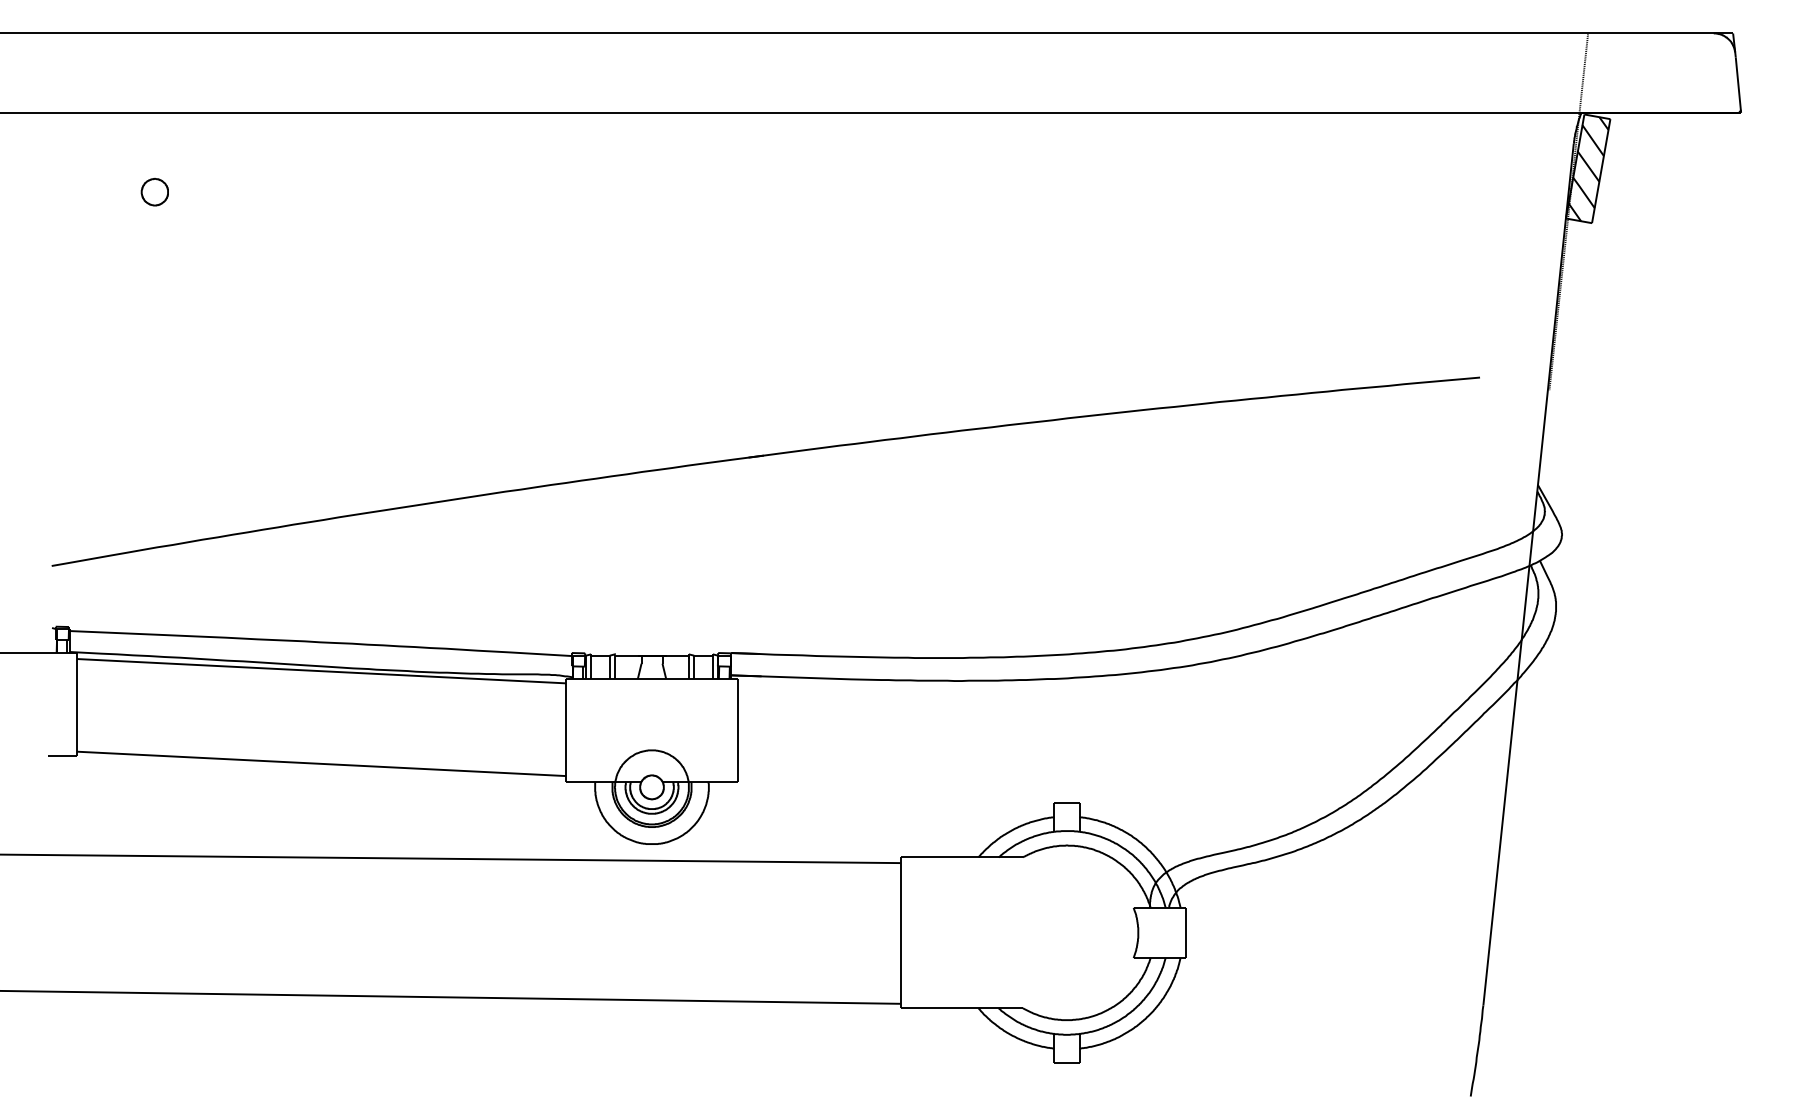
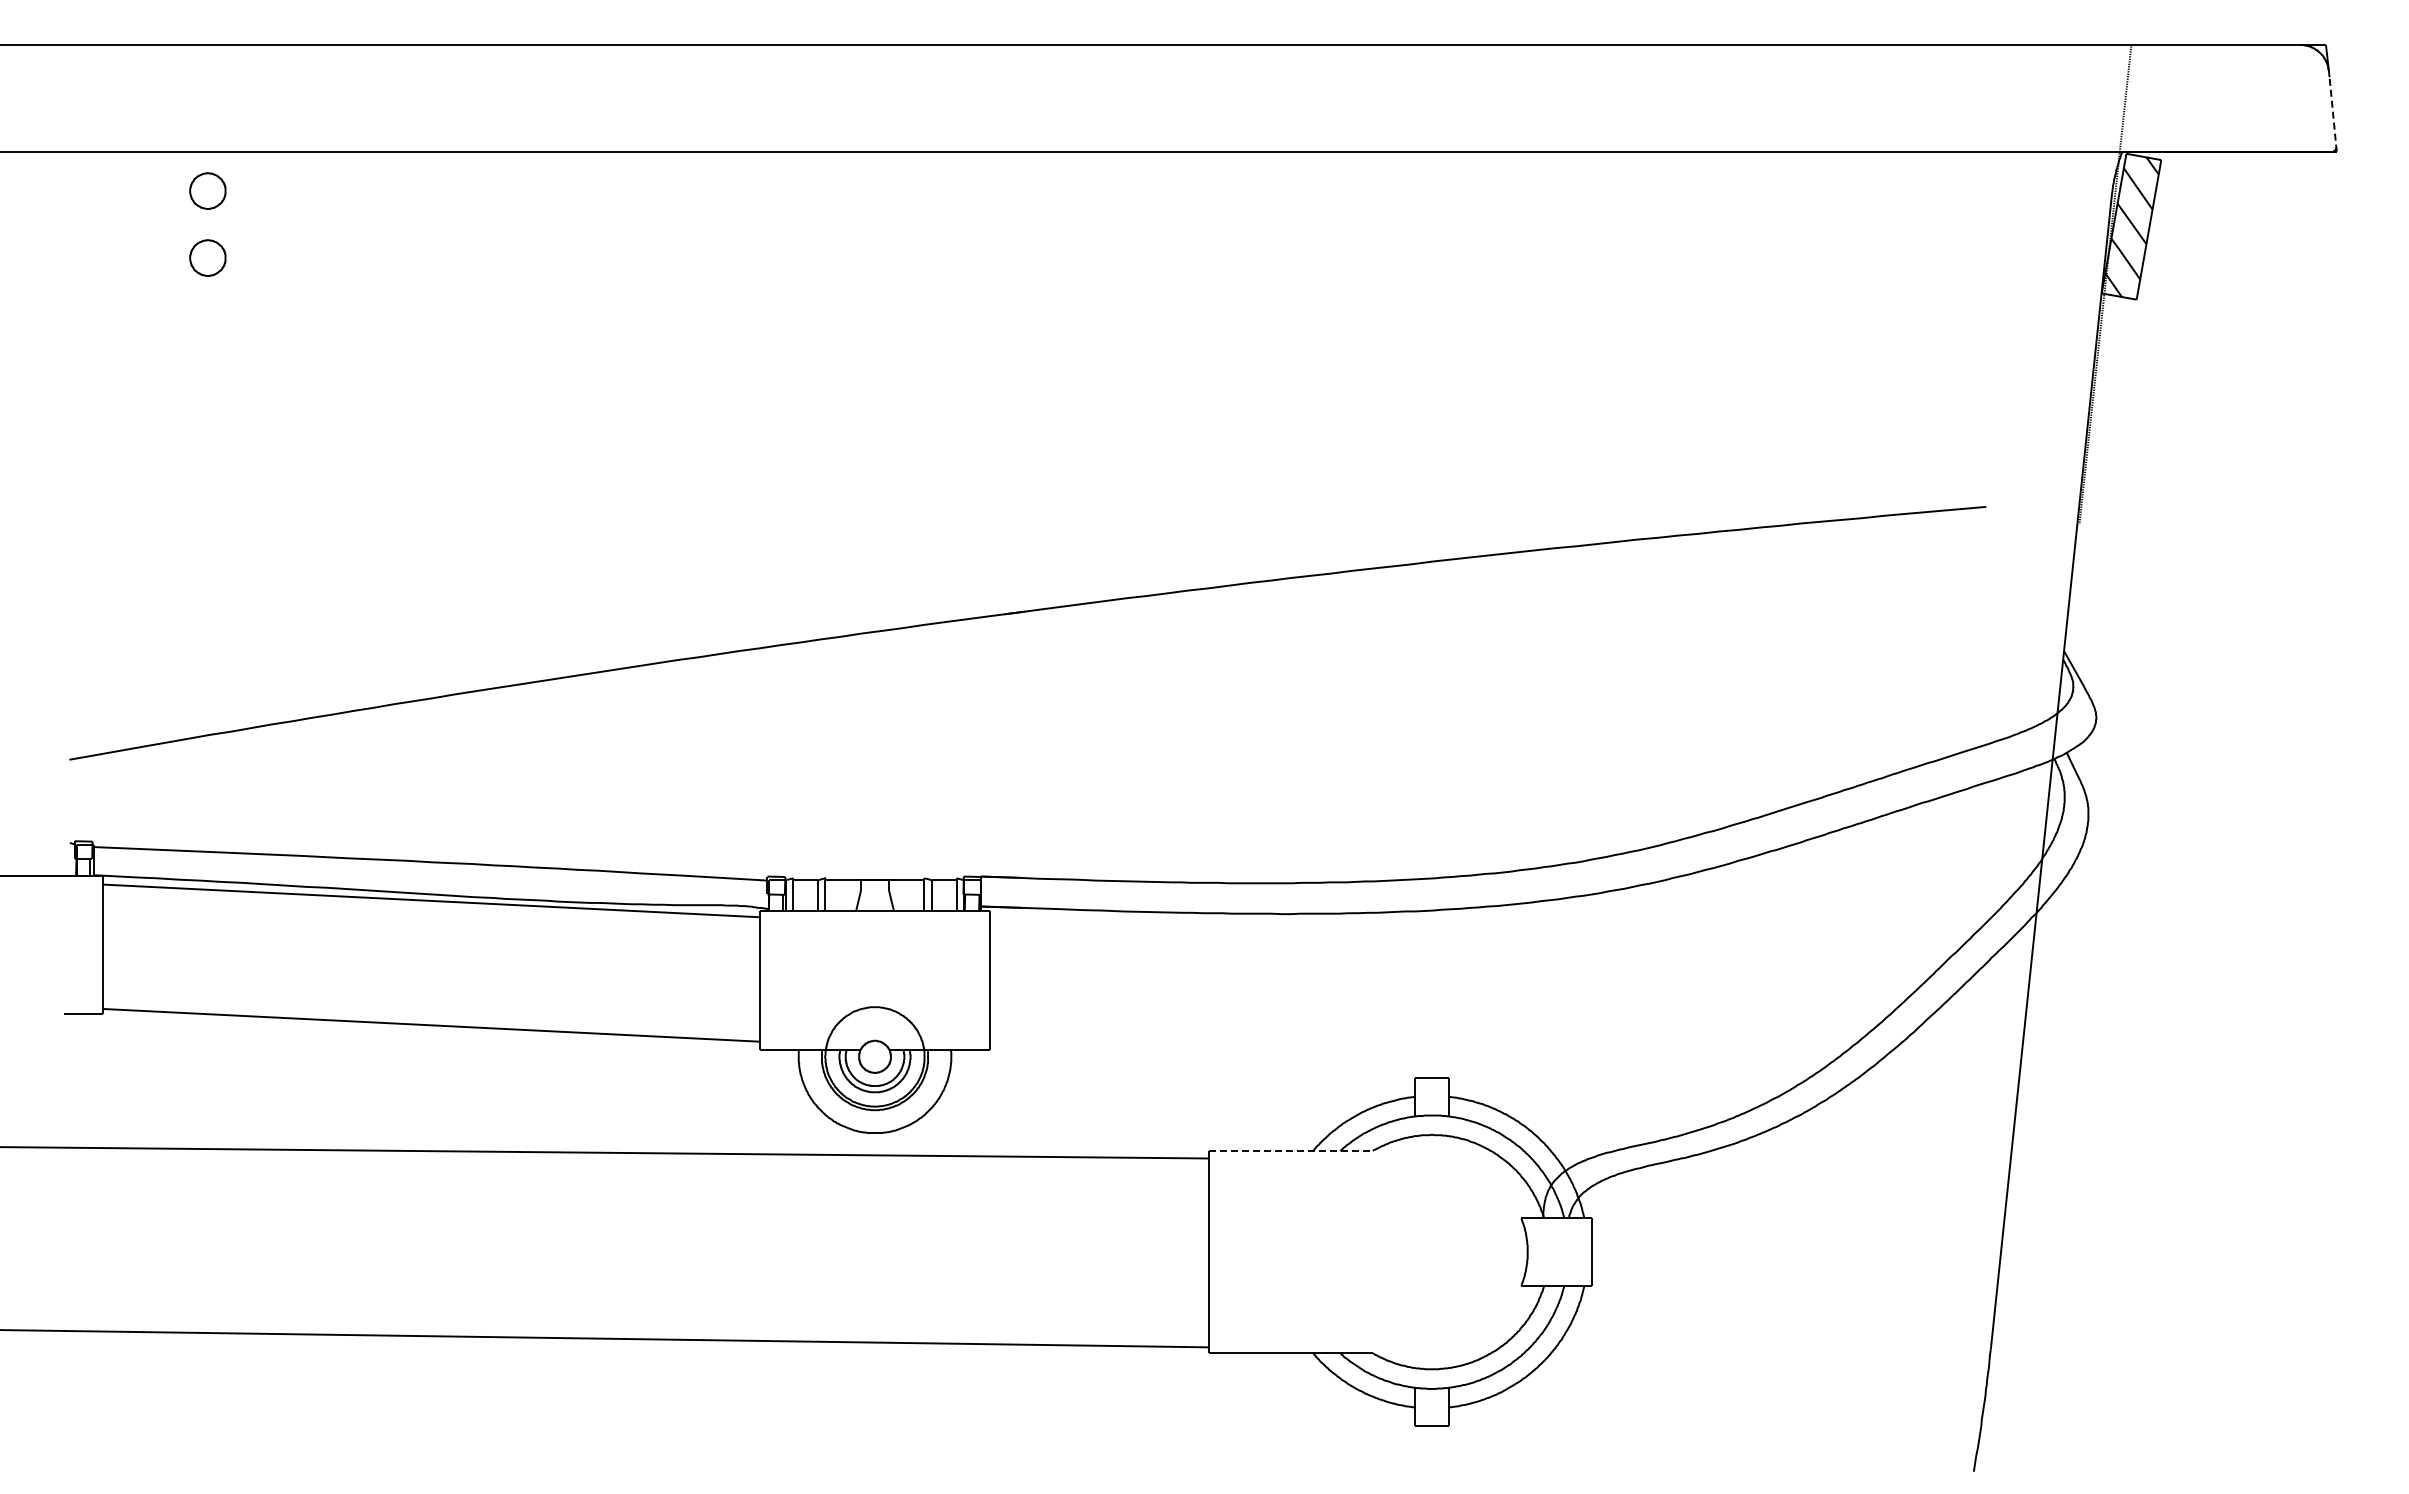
line: (1738, 84) -> (2333, 113), solid -> dashed
part: (154, 141) -> (207, 190), added
line: (962, 857) -> (1291, 1150), solid -> dashed

